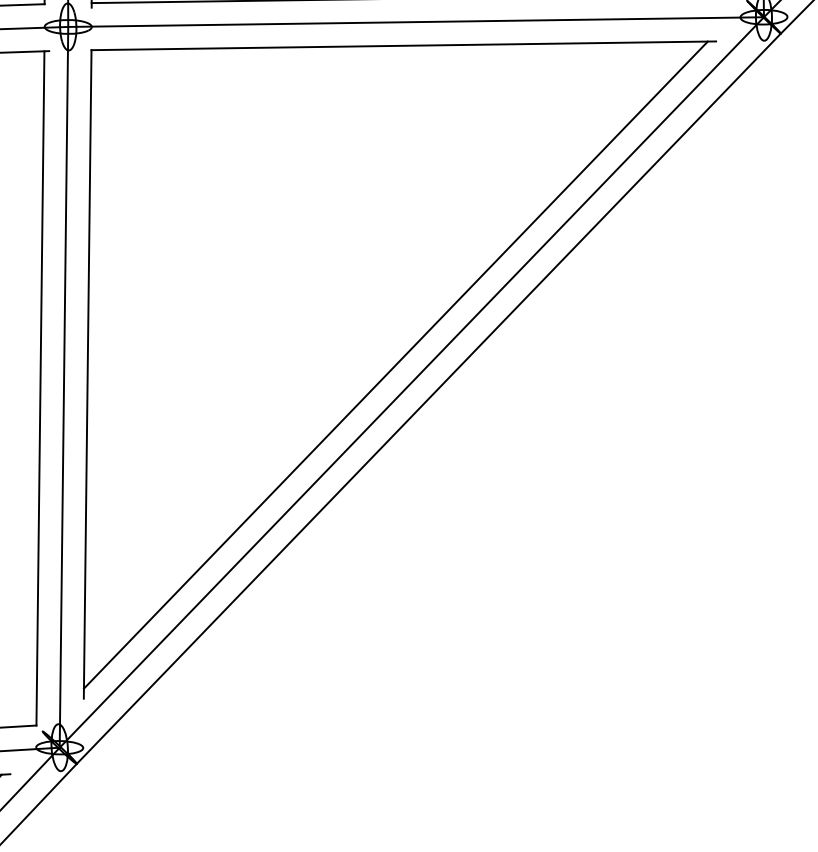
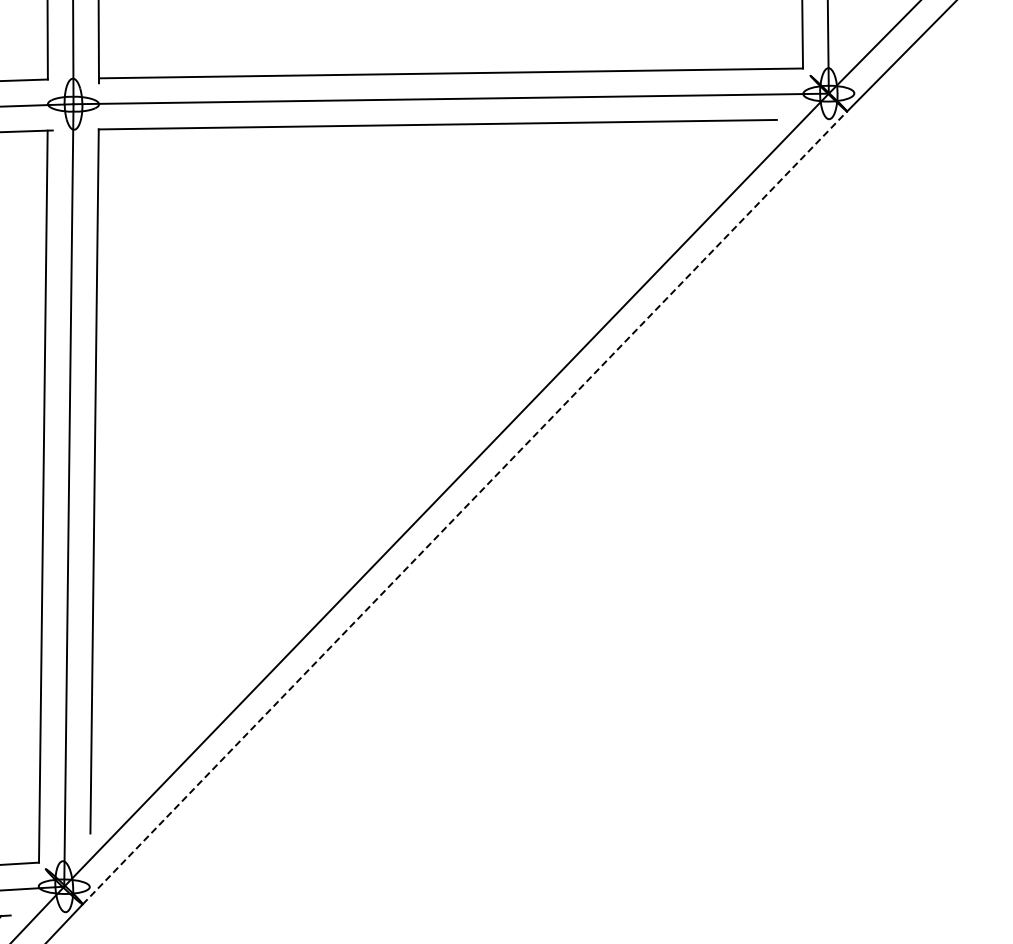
line: (395, 365) -> (428, 471), removed
line: (428, 398) -> (464, 507), solid -> dashed

